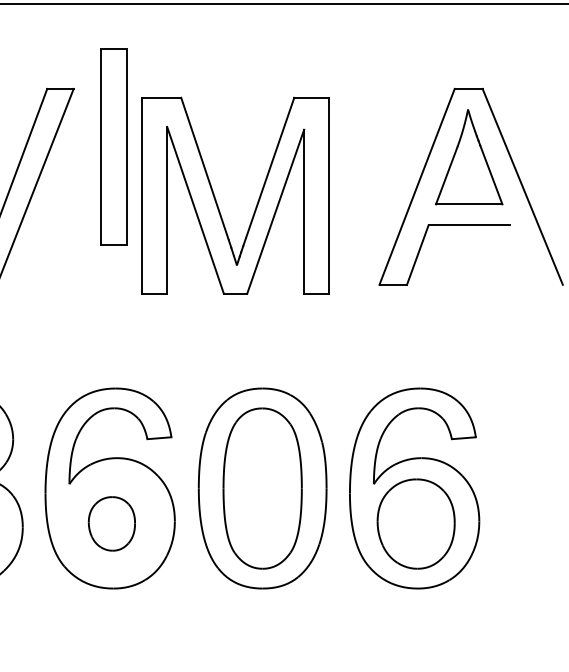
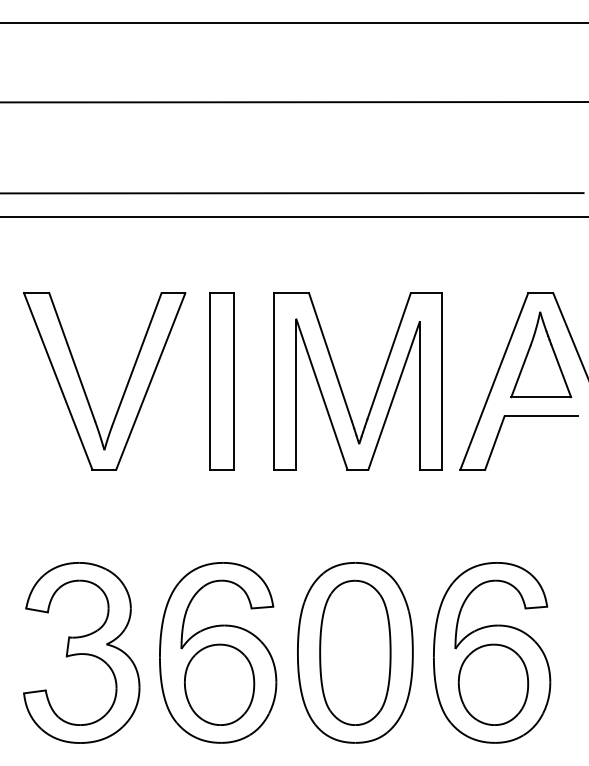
part: (113, 146) -> (221, 381), moved
part: (217, 201) -> (341, 386), moved
part: (111, 523) -> (219, 684), size x1.67

